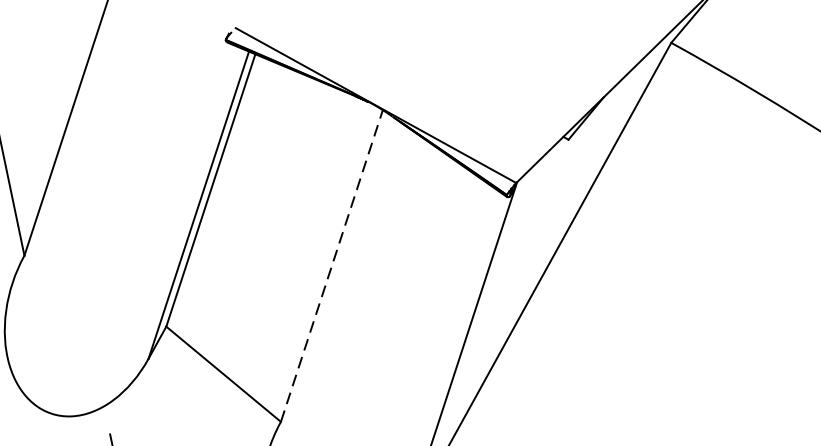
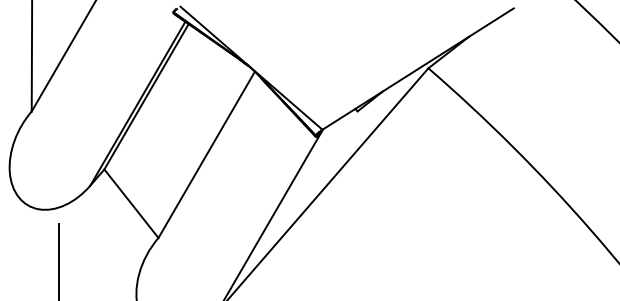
line: (331, 267) -> (206, 155), dashed -> solid

